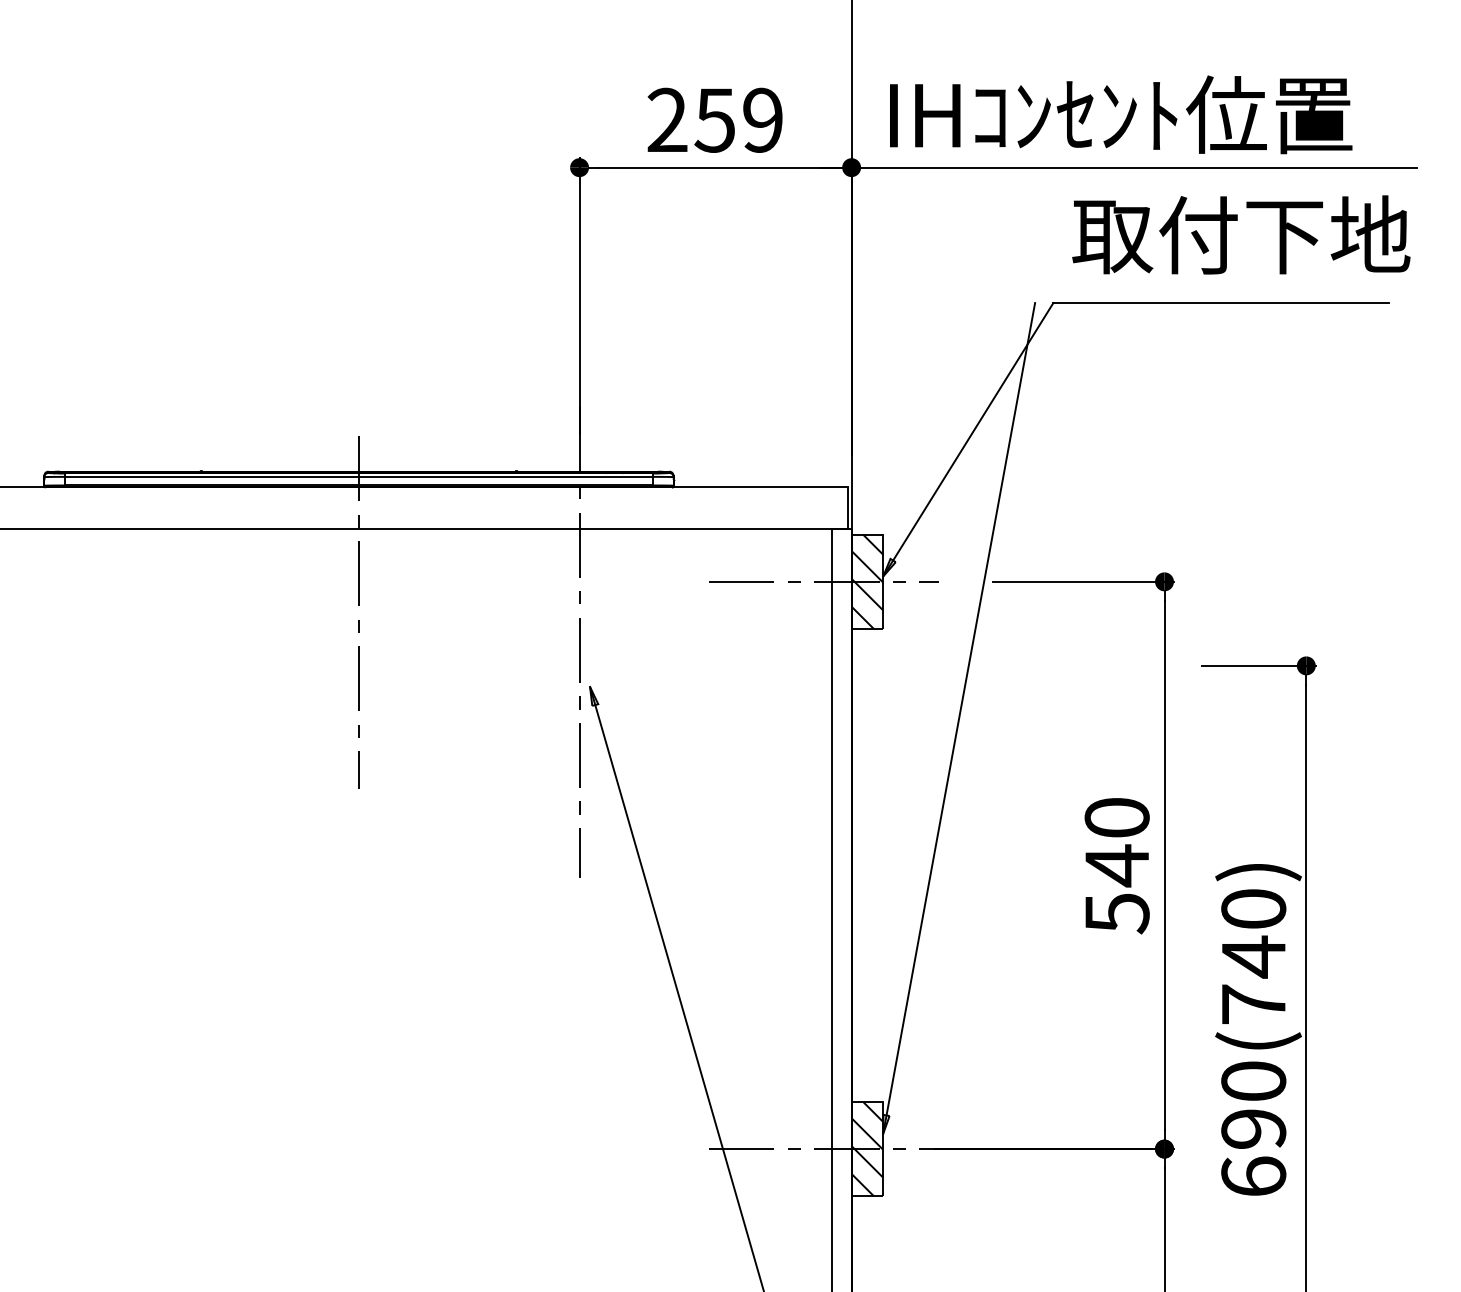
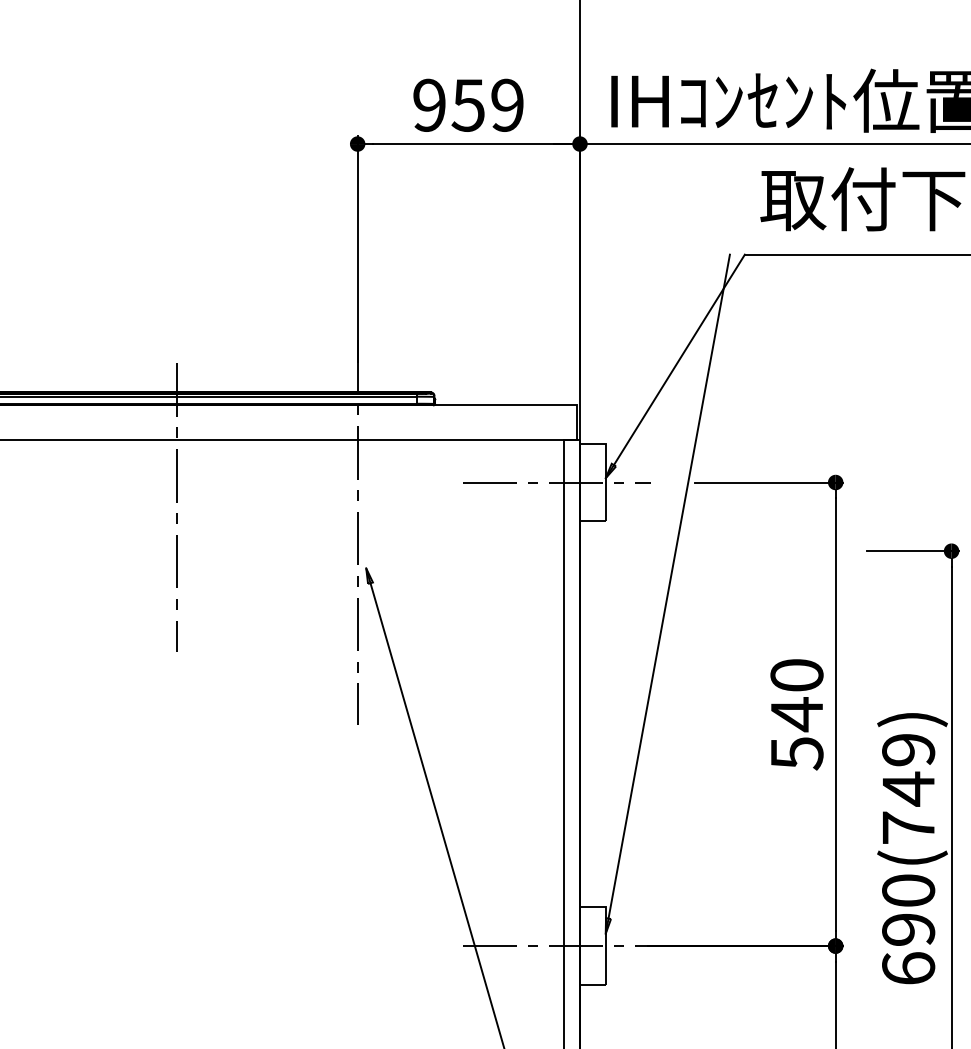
text: (667, 120) -> (429, 105), 259 -> 959
hatch: (867, 581) -> (592, 482), removed
text: (1253, 908) -> (908, 749), 690(740) -> 690(749)
hatch: (867, 1148) -> (592, 945), removed

